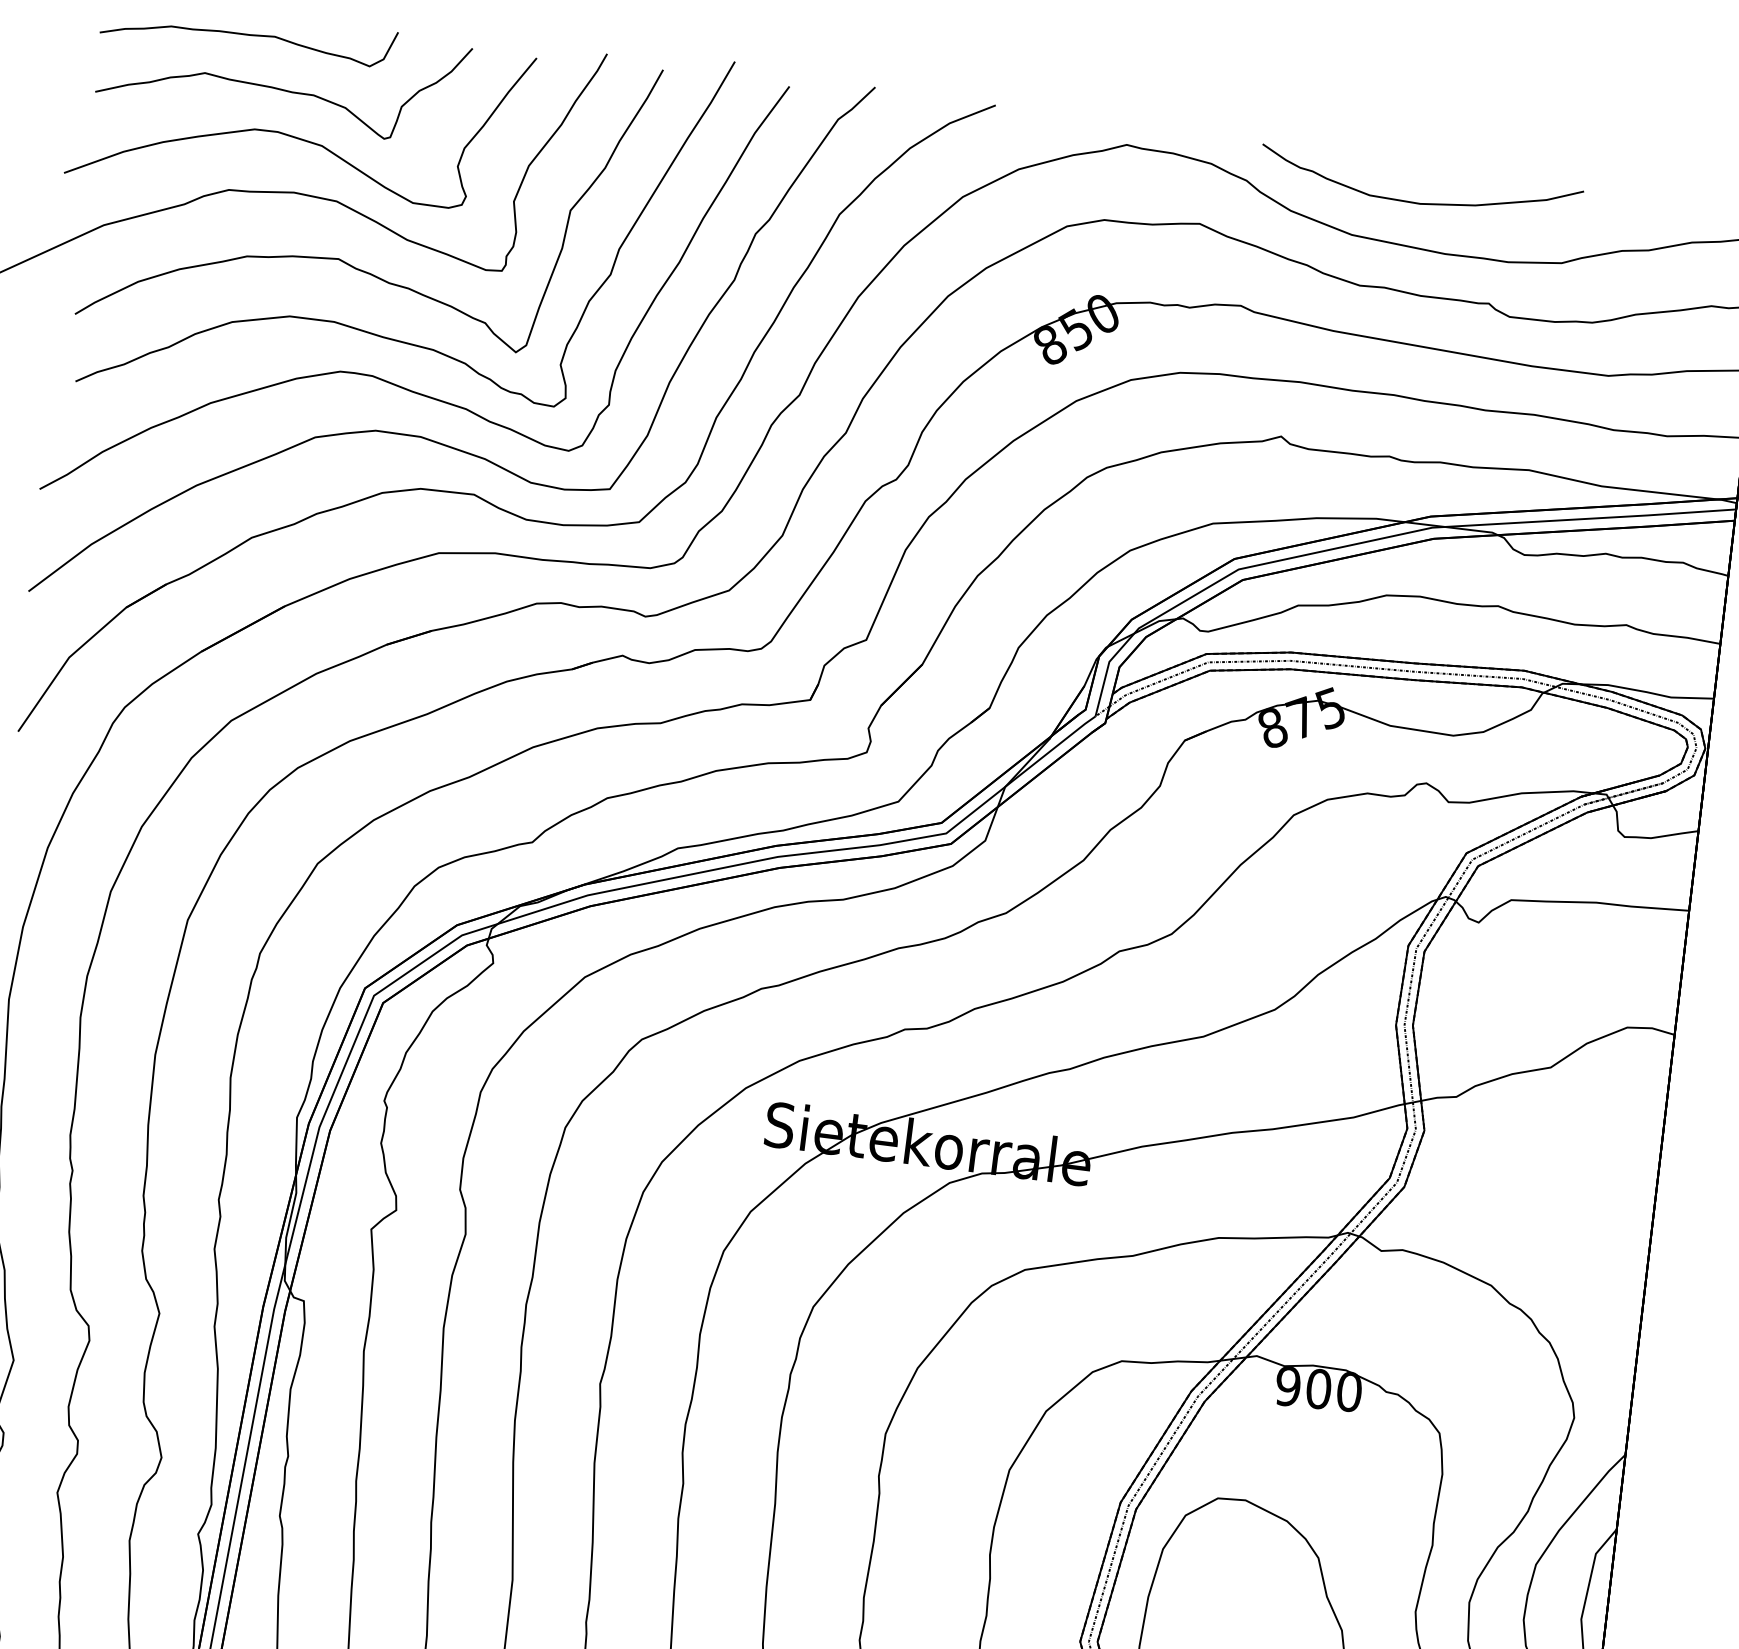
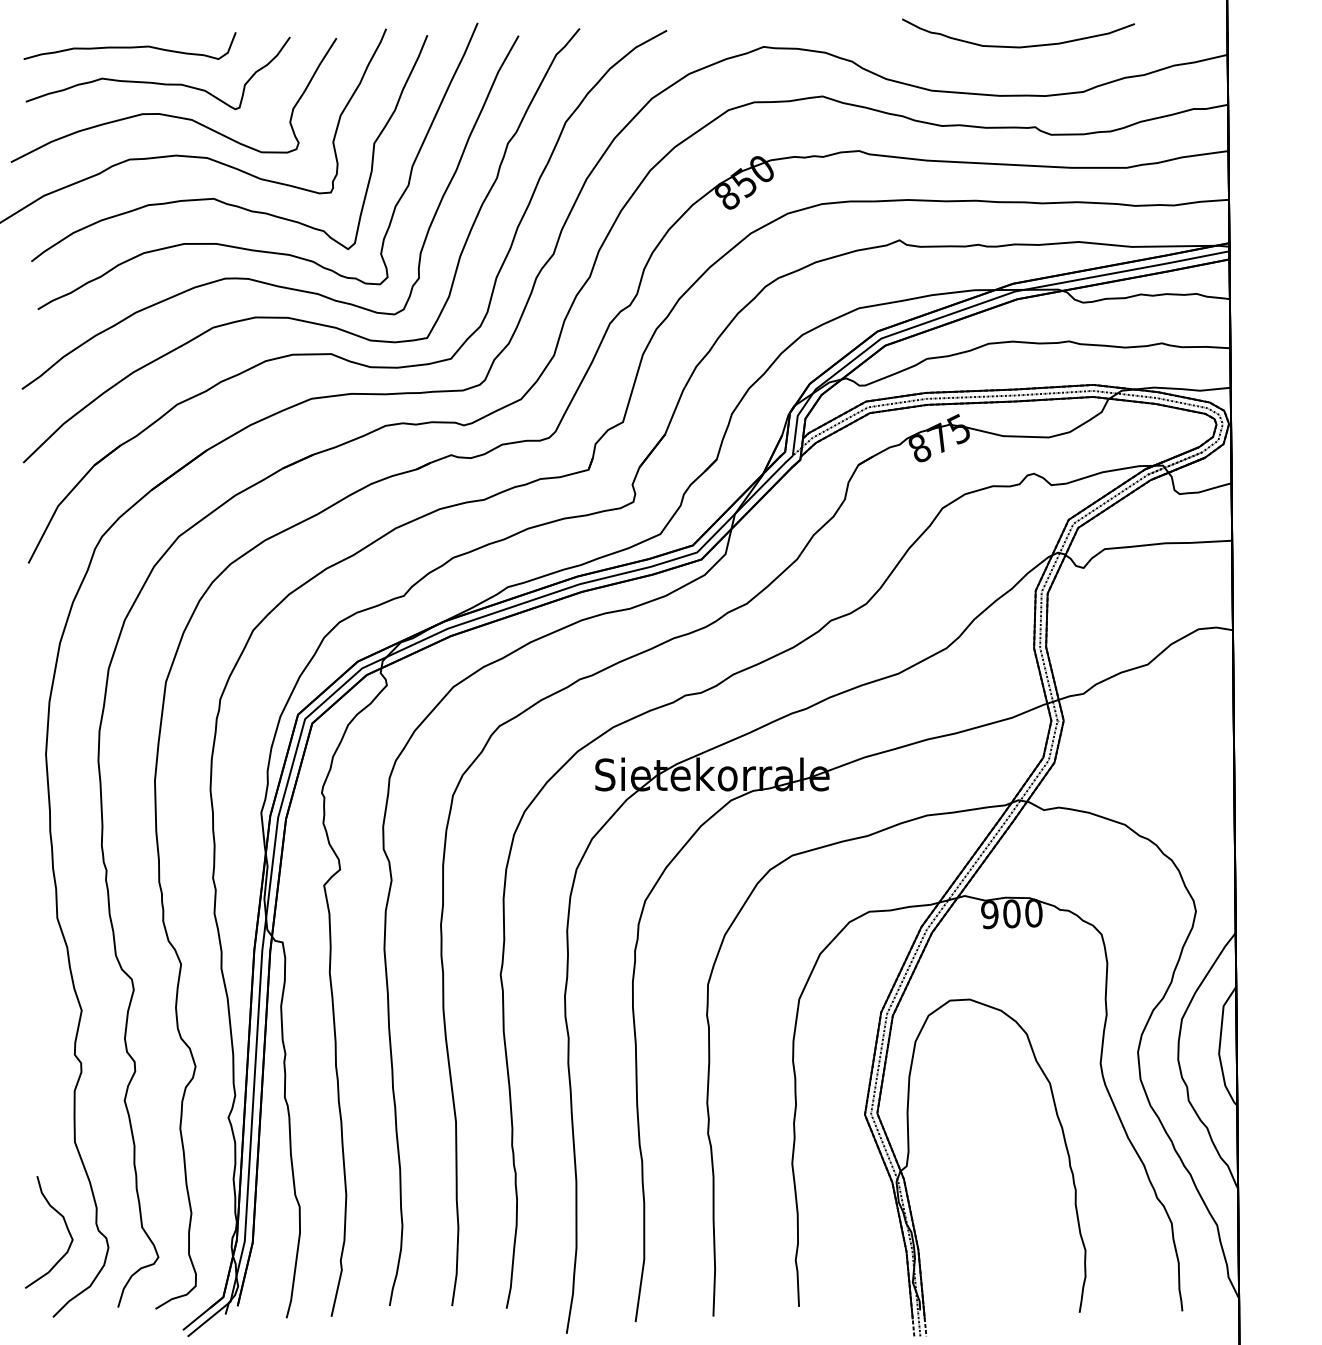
curve: (1418, 202) -> (1018, 46), moved

